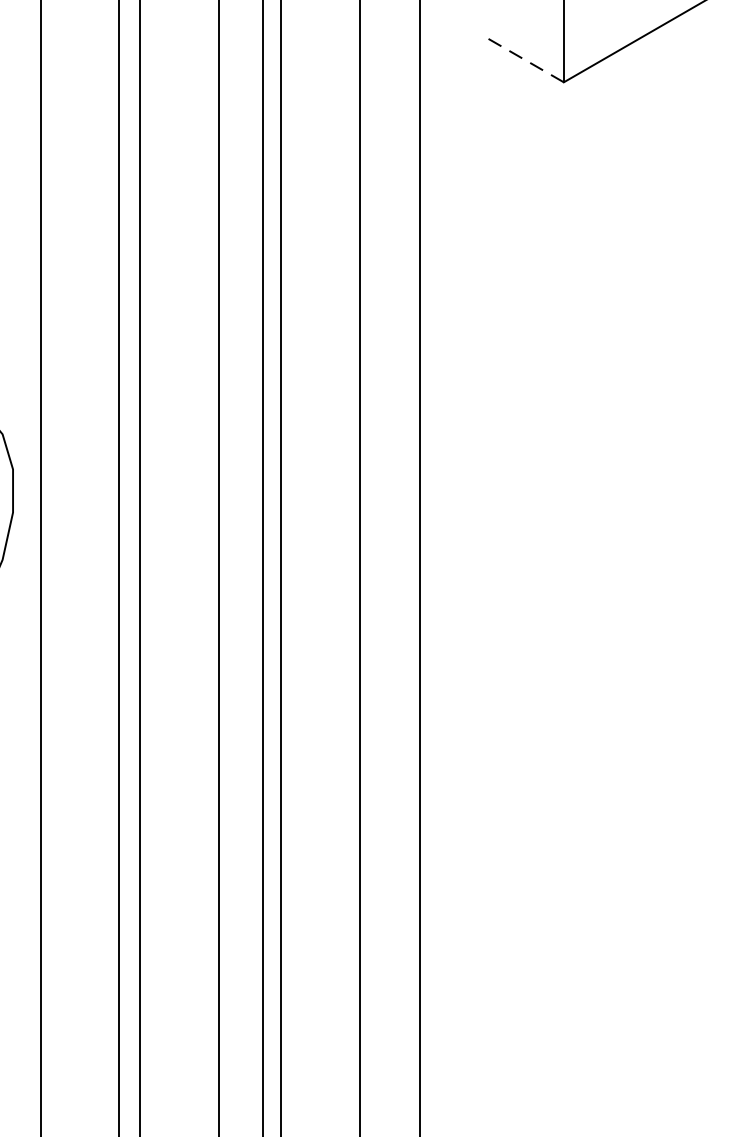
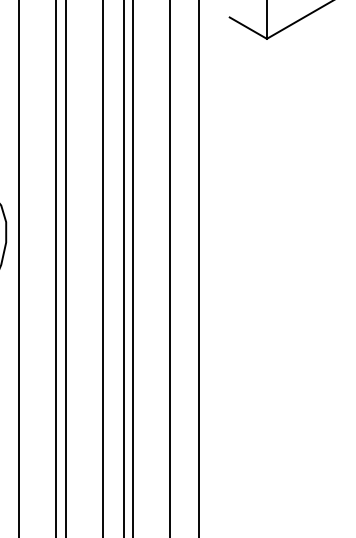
line: (522, 58) -> (247, 27), dashed -> solid

